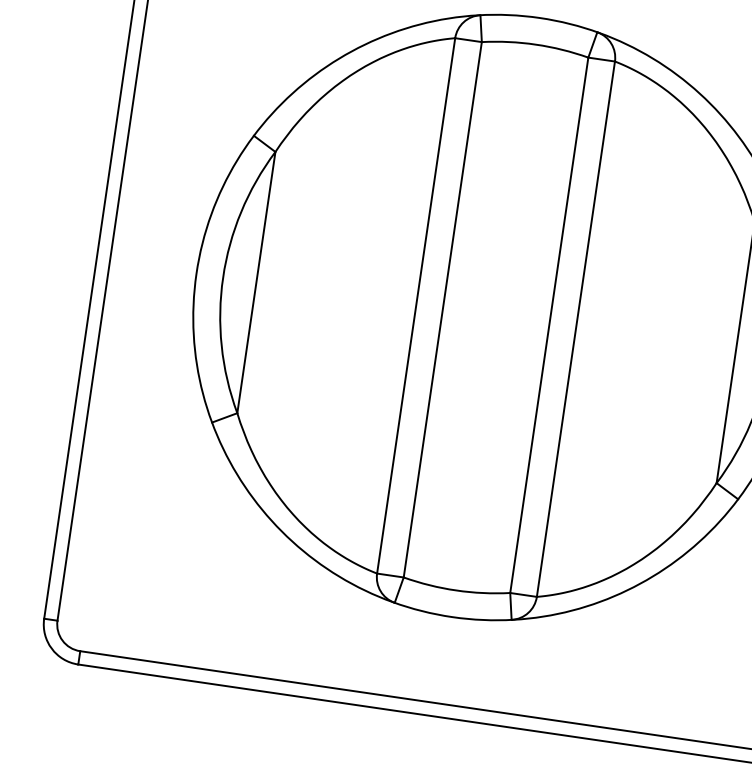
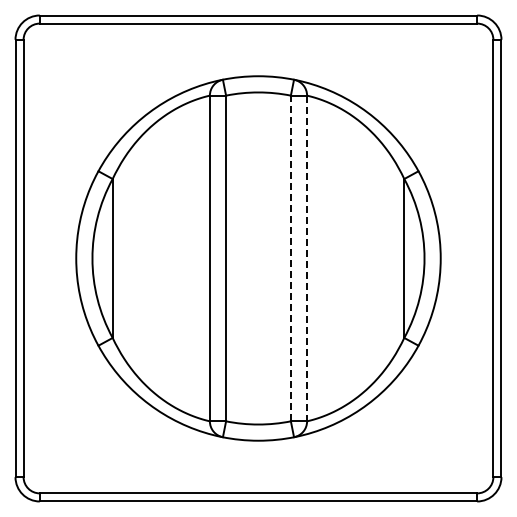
line: (548, 325) -> (290, 258), solid -> dashed
line: (576, 329) -> (307, 258), solid -> dashed

